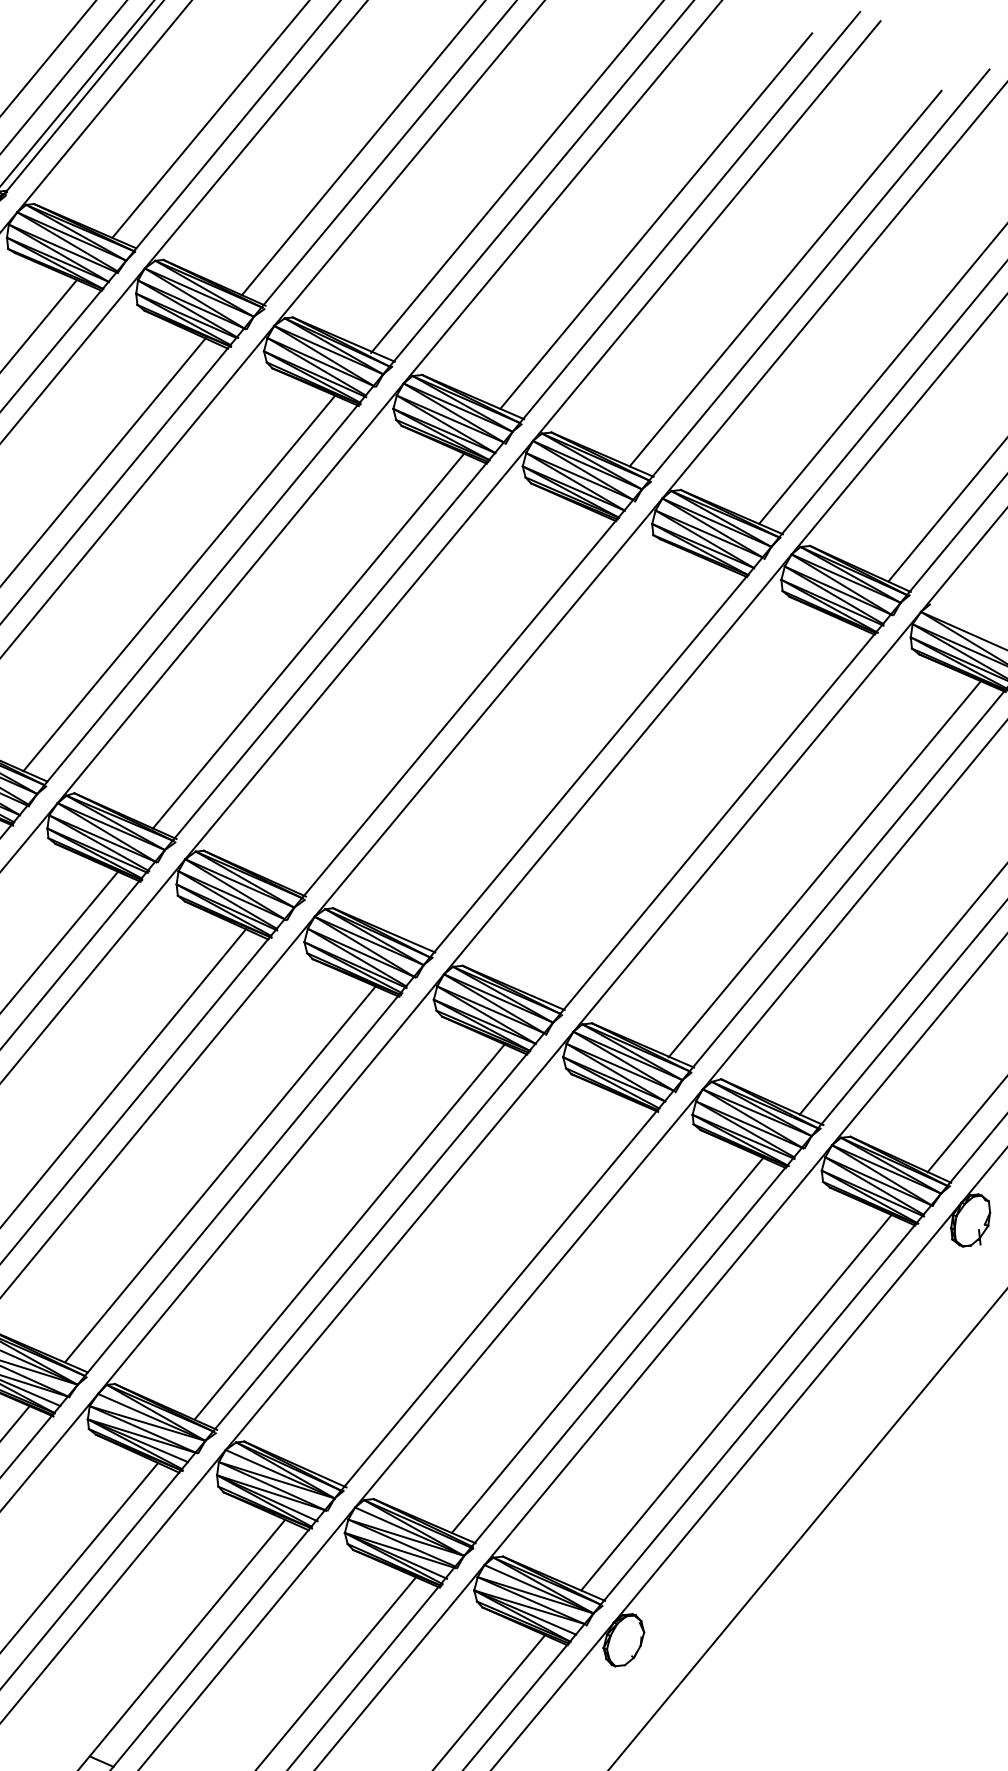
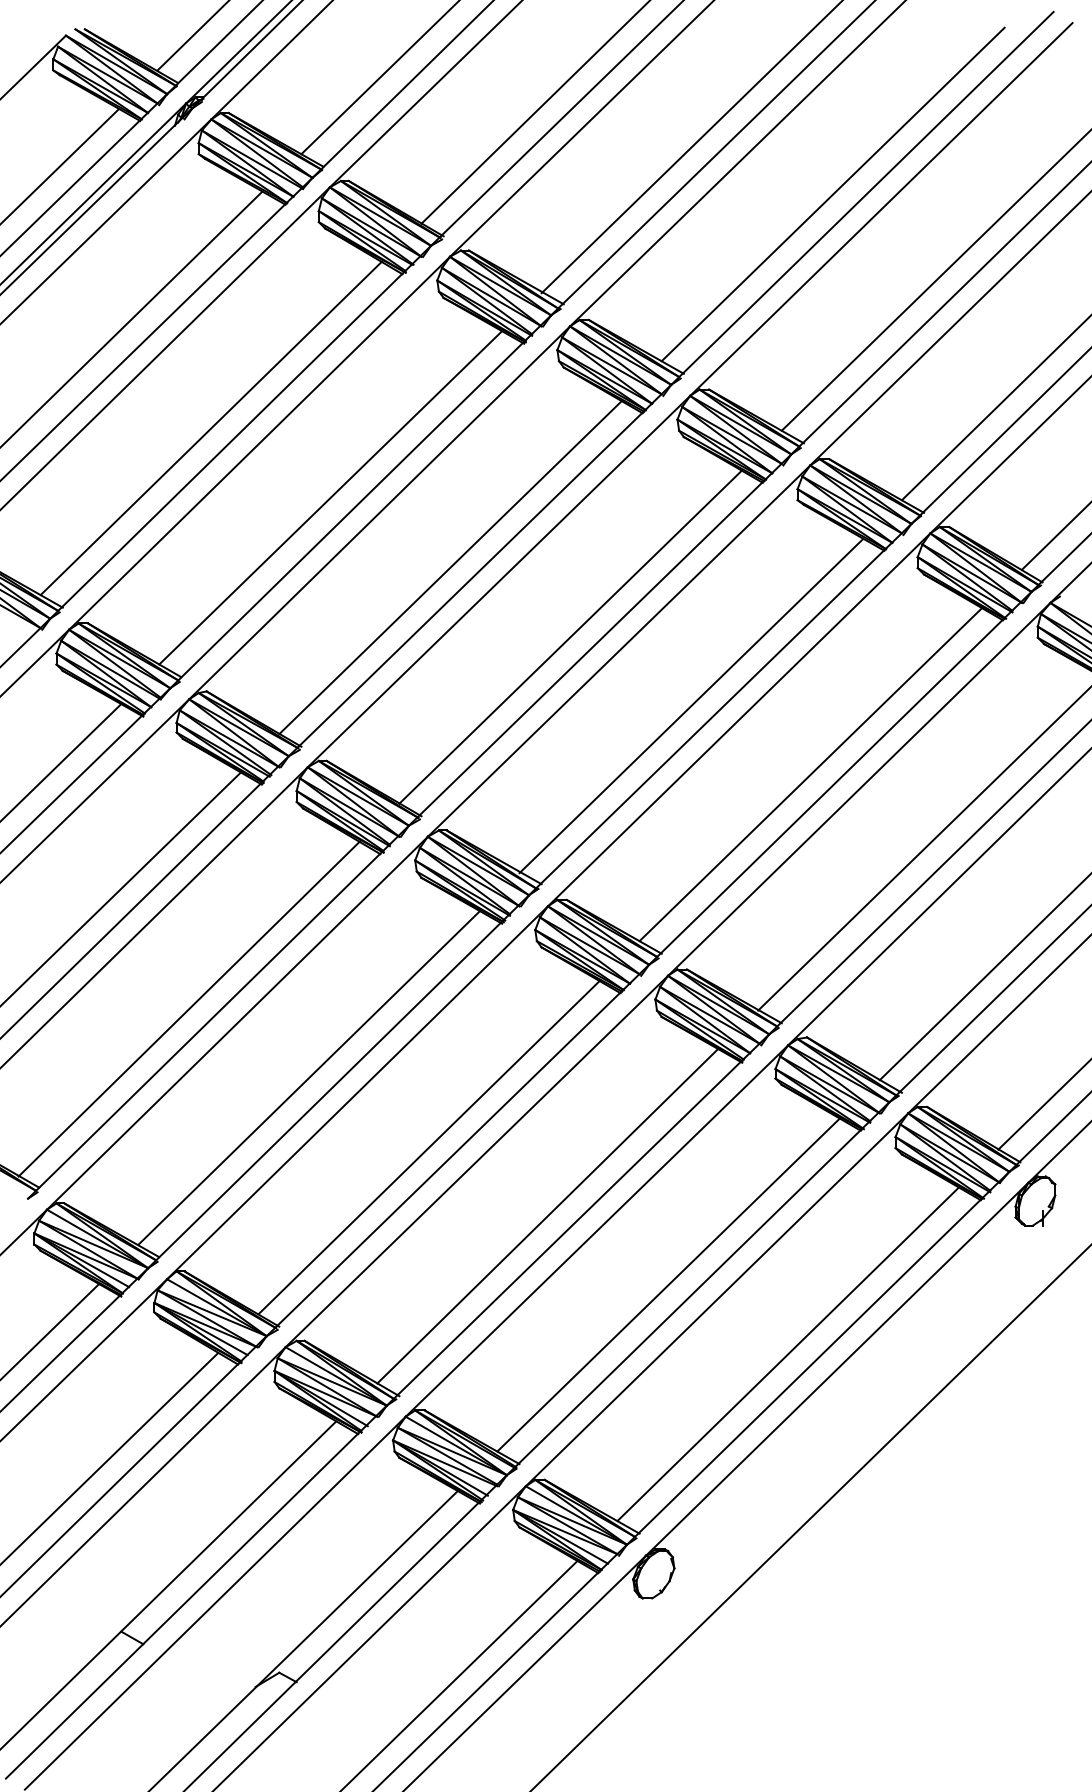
line: (437, 698) -> (570, 636), added
line: (567, 756) -> (690, 706), added
line: (696, 812) -> (810, 774), added
line: (477, 1288) -> (547, 1215), added

